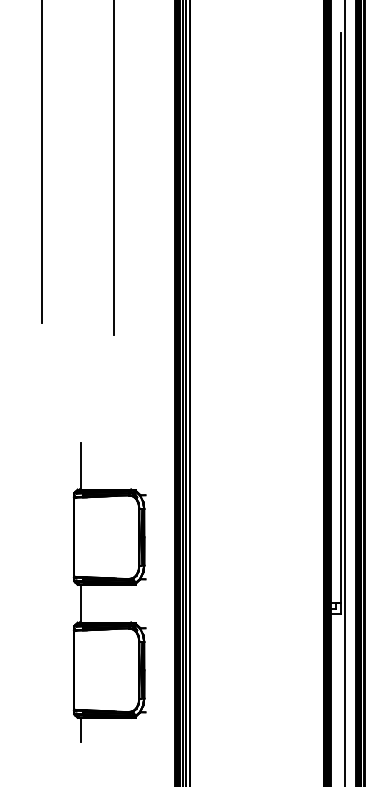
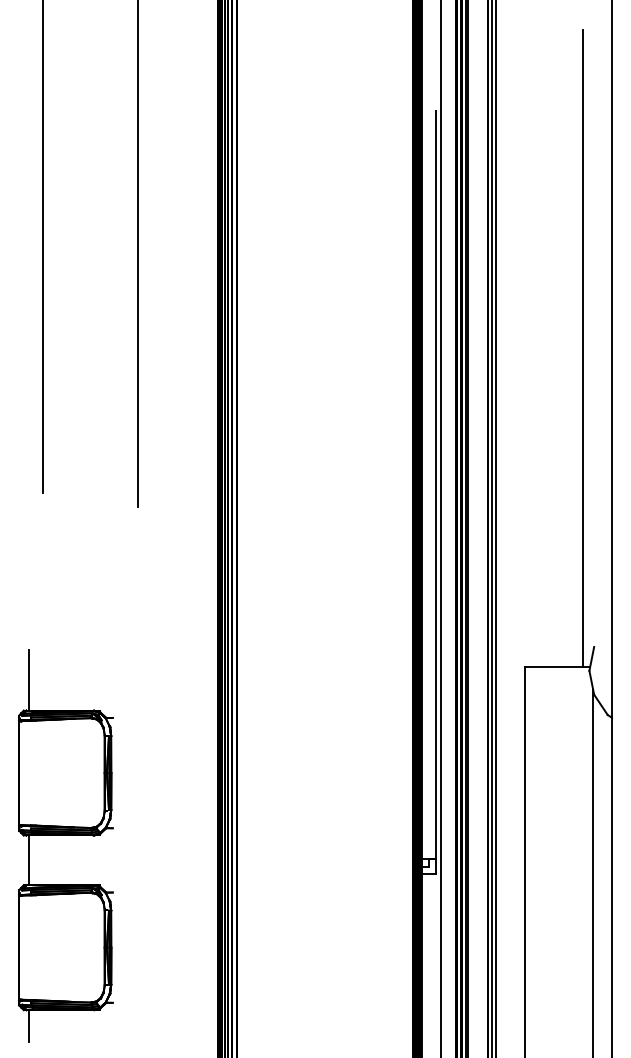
part: (109, 584) -> (65, 835), moved

